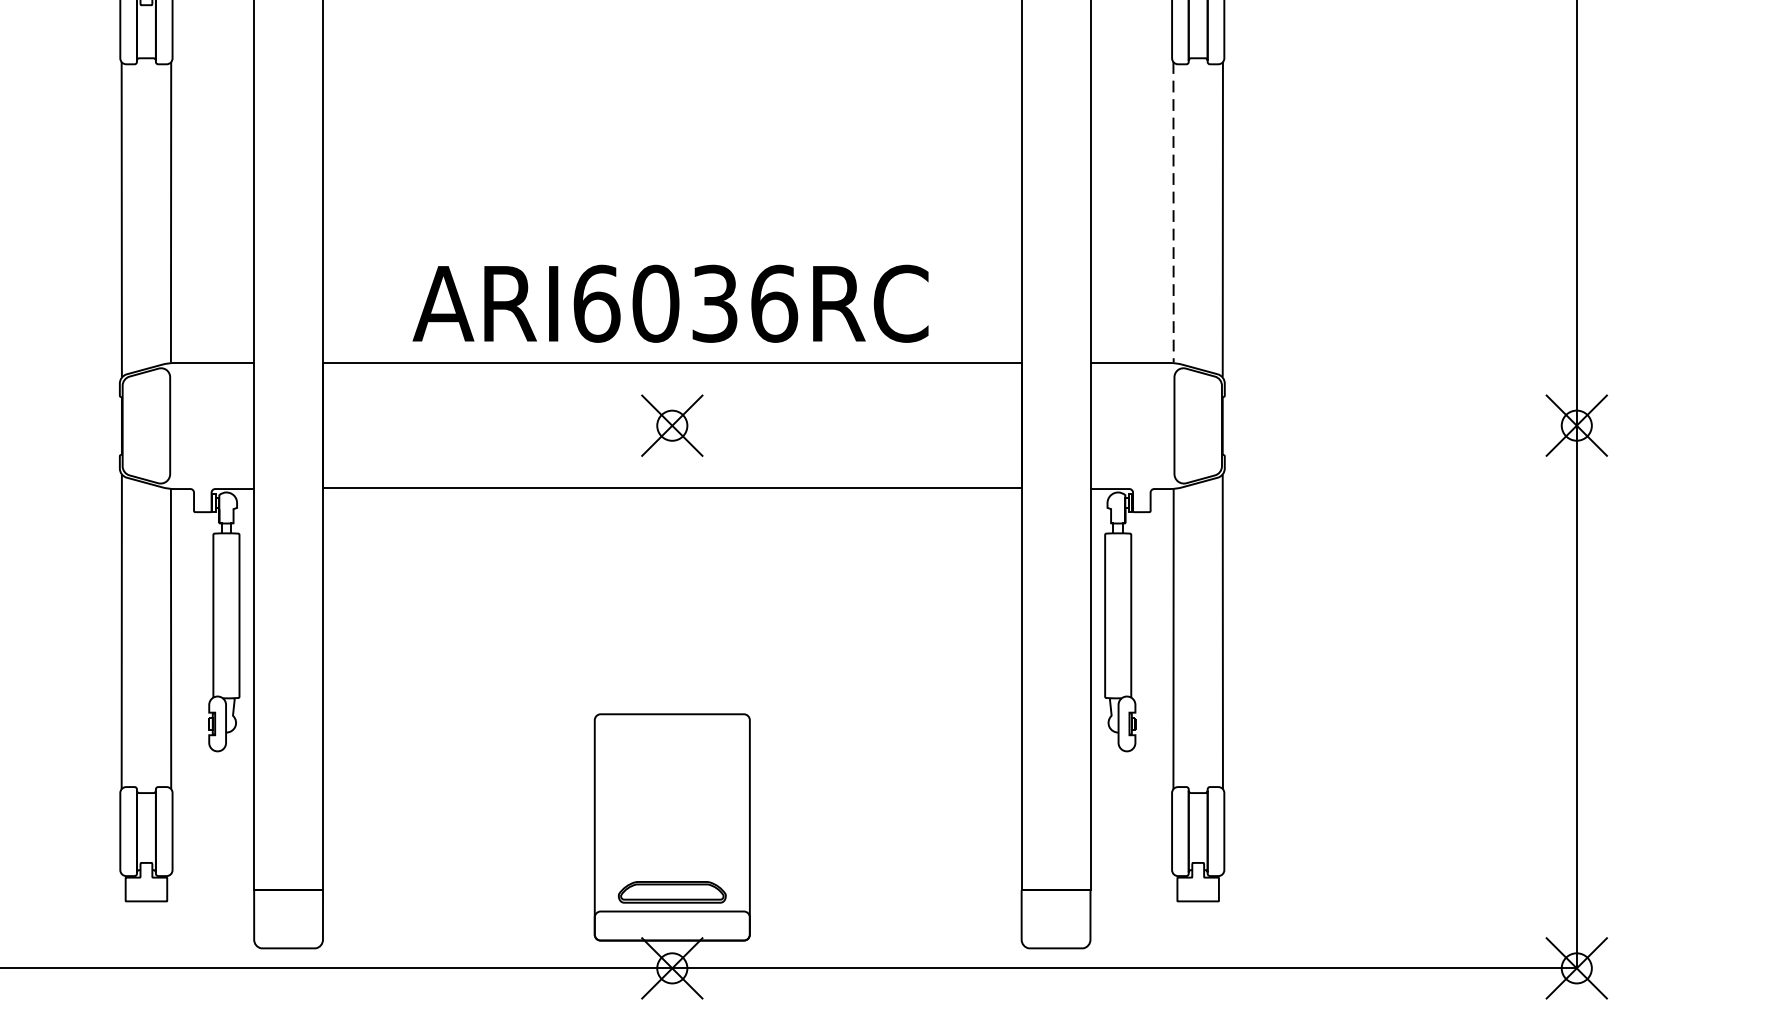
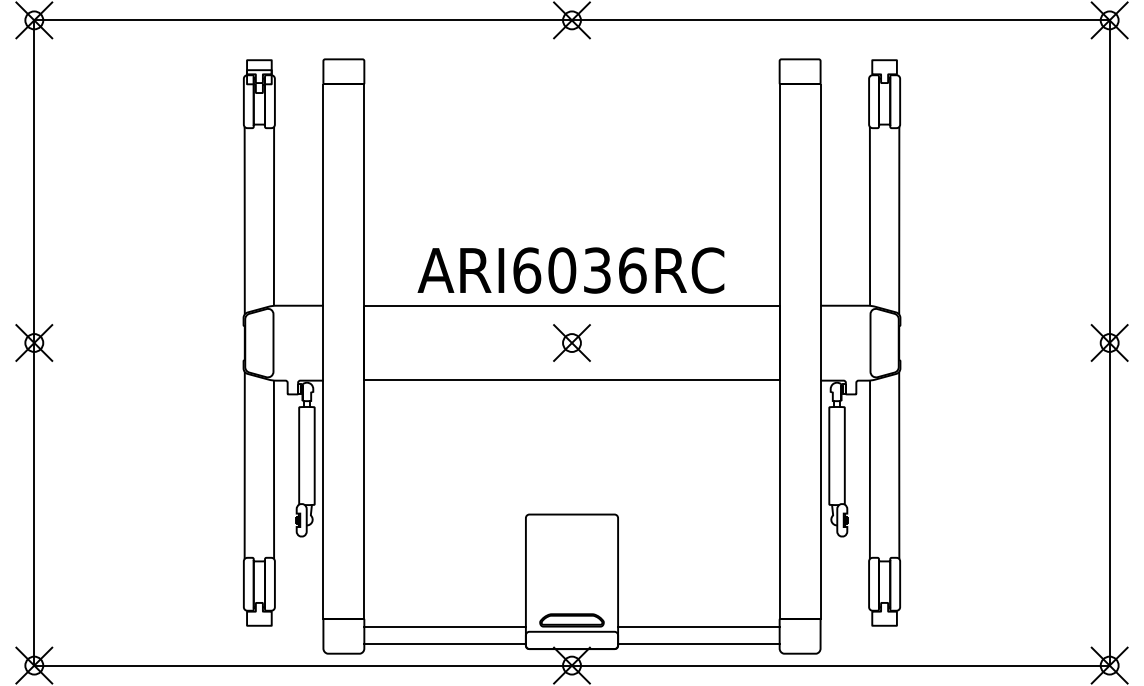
line: (1172, 212) -> (869, 216), dashed -> solid
line: (459, 902) -> (445, 626), added
line: (885, 902) -> (698, 626), added
line: (459, 932) -> (445, 644), added
line: (885, 932) -> (698, 644), added

